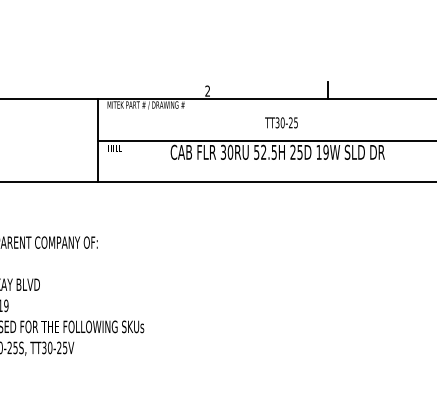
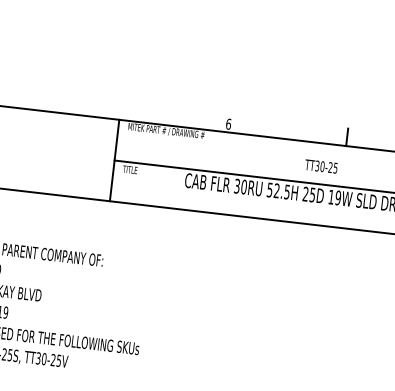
text: (207, 90) -> (228, 123), 2 -> 6
text: (281, 122) -> (321, 166), moved

